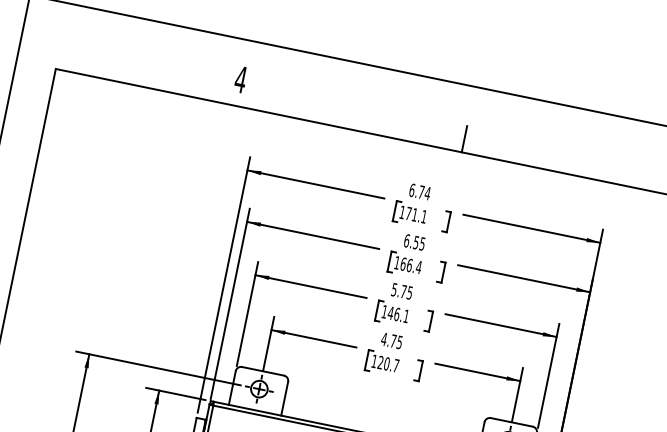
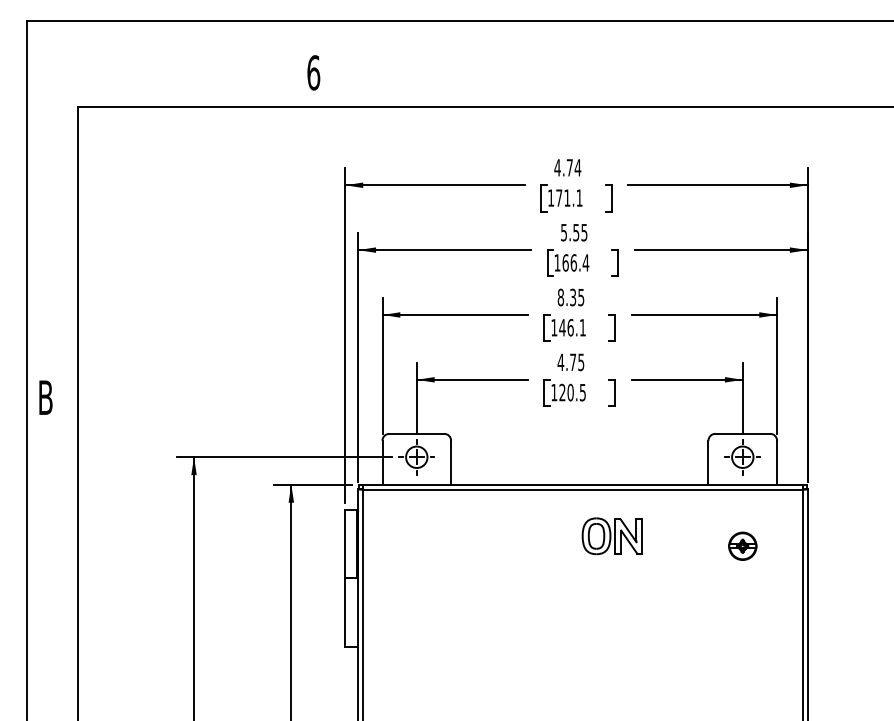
text: (240, 79) -> (313, 72), 4 -> 6
line: (464, 138) -> (610, 89), removed
text: (412, 190) -> (557, 167), 6.74 -> 4.74
text: (407, 240) -> (564, 232), 6.55 -> 5.55
text: (398, 290) -> (566, 297), 5.75 -> 8.35
text: (395, 365) -> (582, 392), 120.7 -> 120.5

